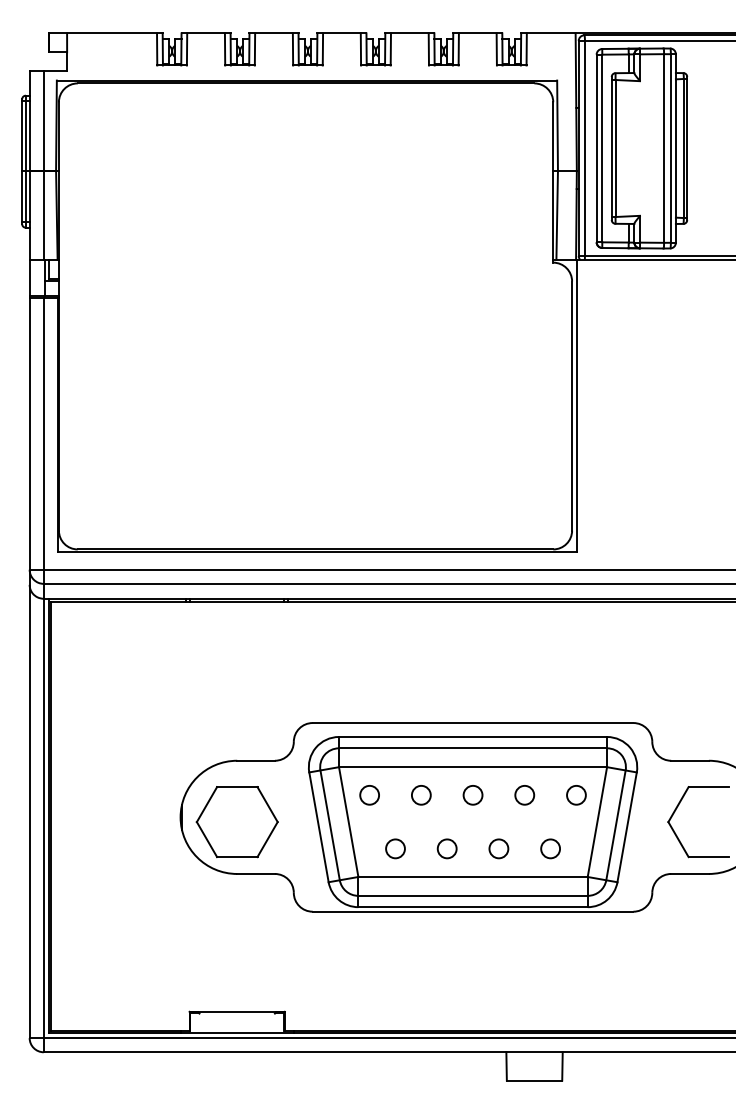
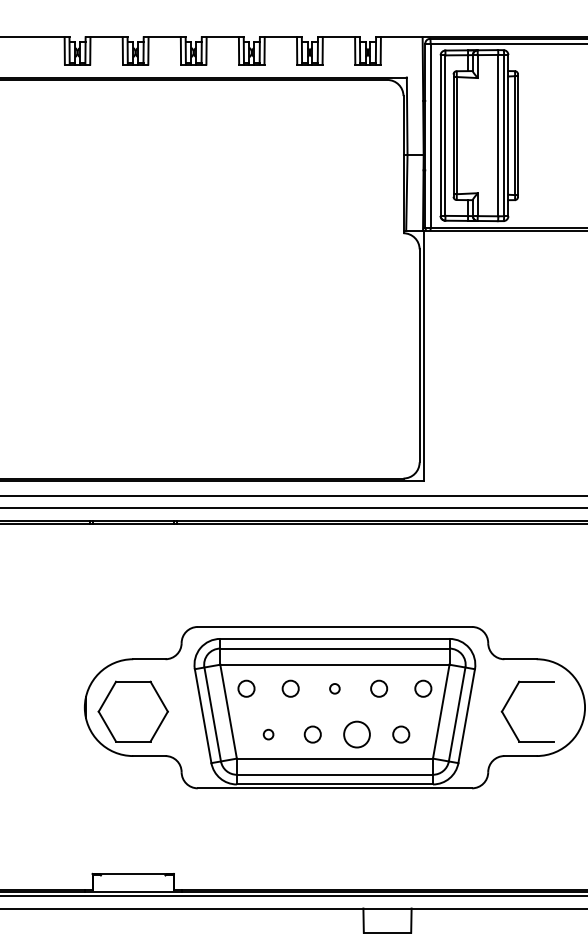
circle: (472, 795) -> (334, 688), size x0.6
circle: (395, 848) -> (268, 734), size x0.6
circle: (498, 848) -> (356, 734), size x1.6

